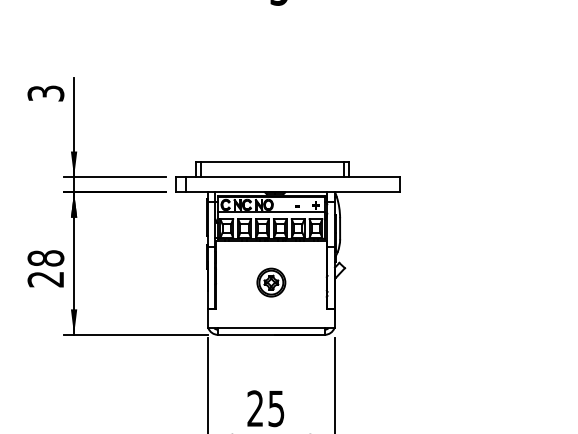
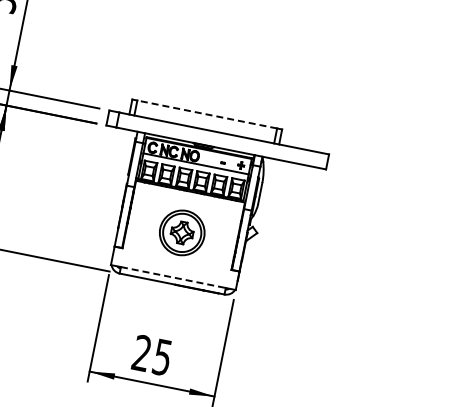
line: (272, 161) -> (207, 114), solid -> dashed
part: (271, 282) -> (182, 232), size x1.6
line: (271, 328) -> (173, 277), solid -> dashed

